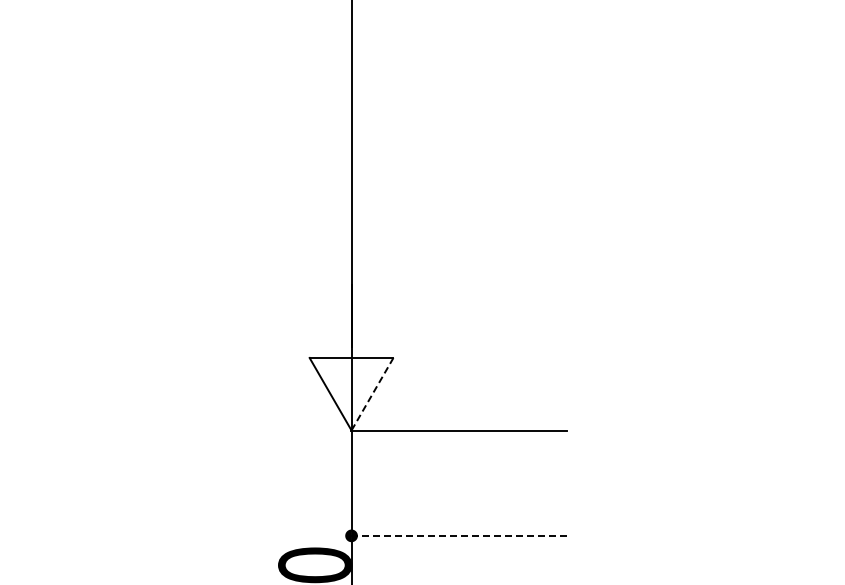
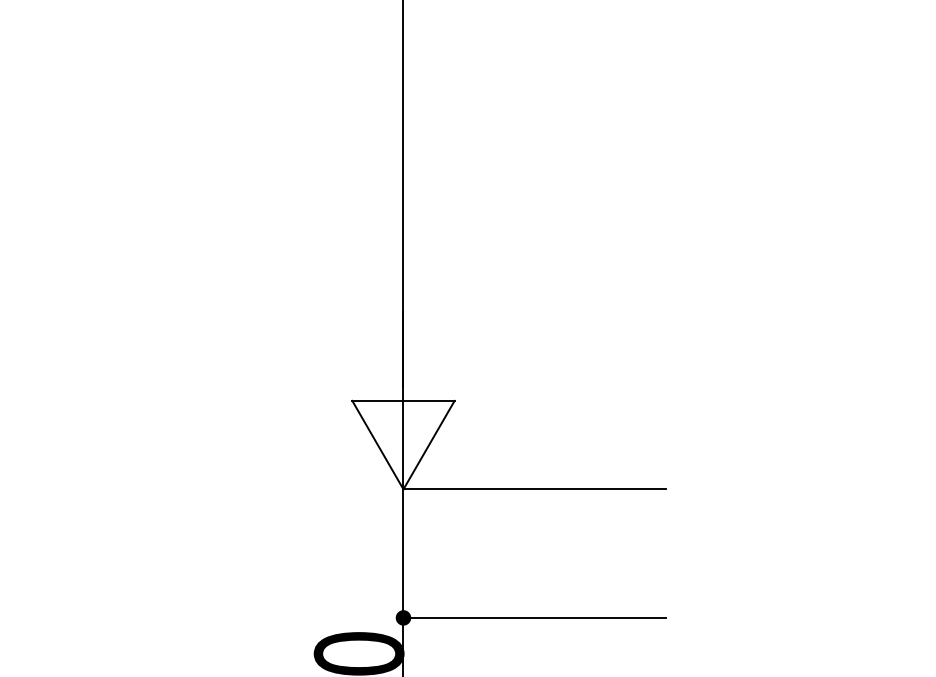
line: (372, 394) -> (429, 445), dashed -> solid
line: (459, 535) -> (535, 617), dashed -> solid

